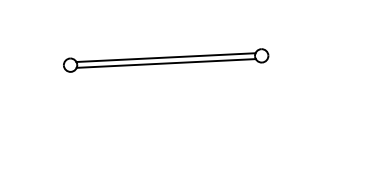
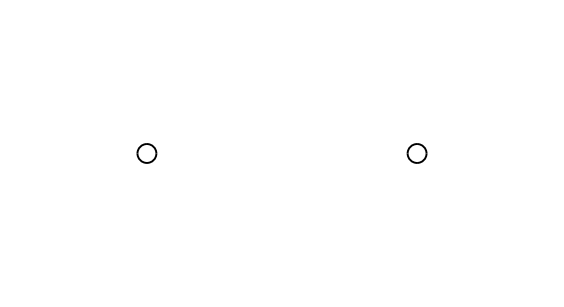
line: (165, 57) -> (281, 149), removed
line: (165, 63) -> (281, 157), removed

